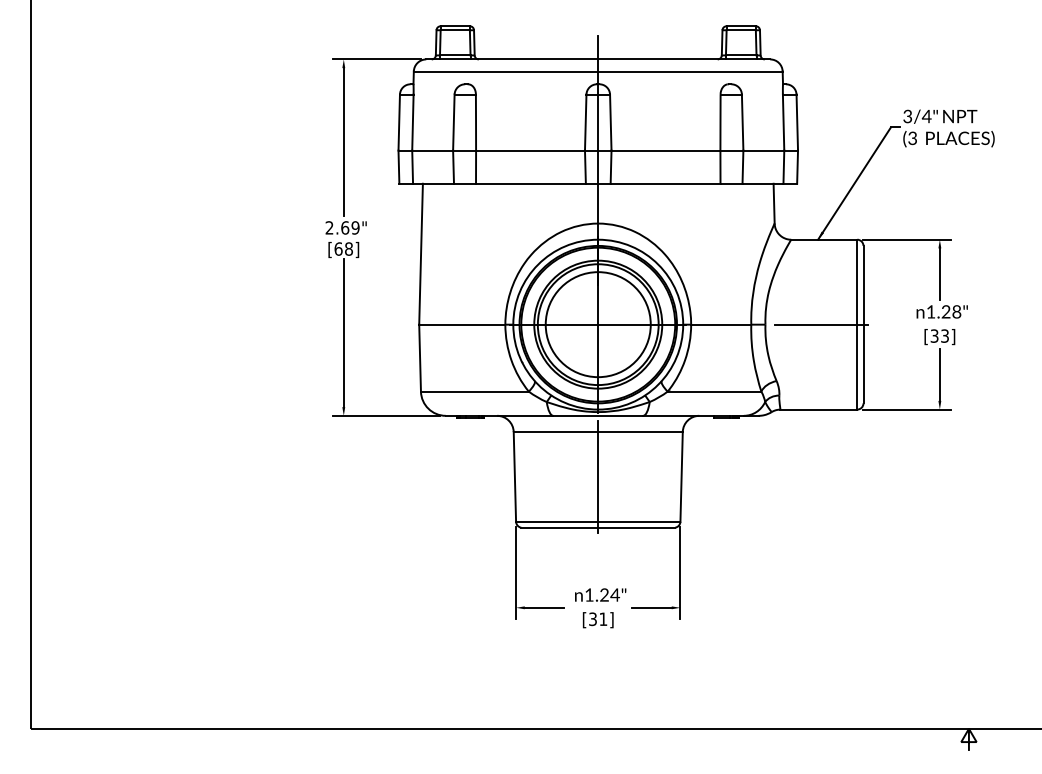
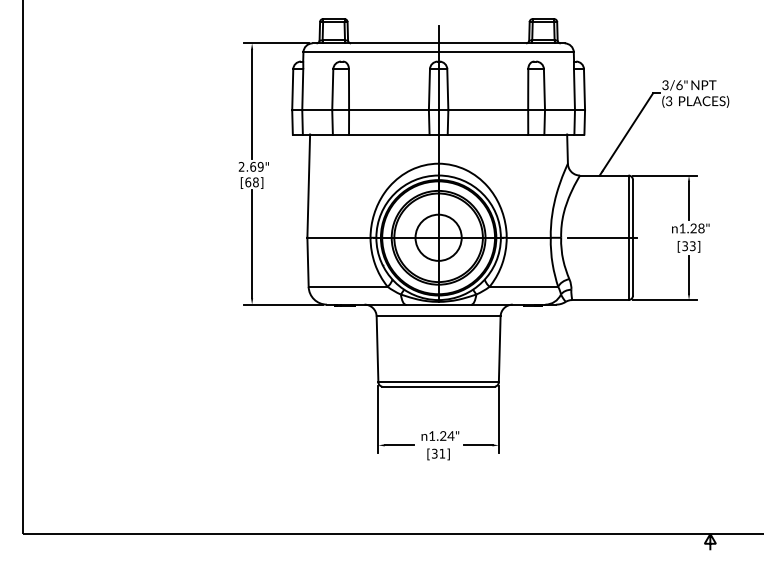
text: (926, 116) -> (679, 85), 3/4" -> 3/6"
circle: (597, 324) -> (438, 237), size x0.6
line: (598, 476) -> (438, 349), removed

